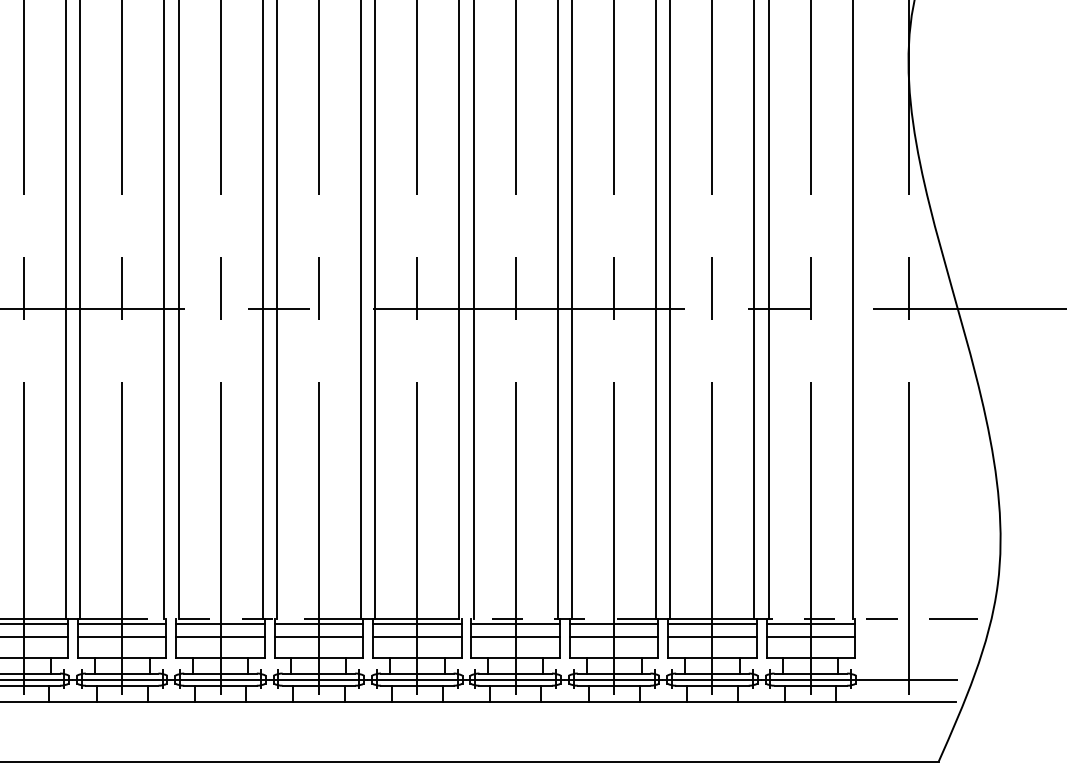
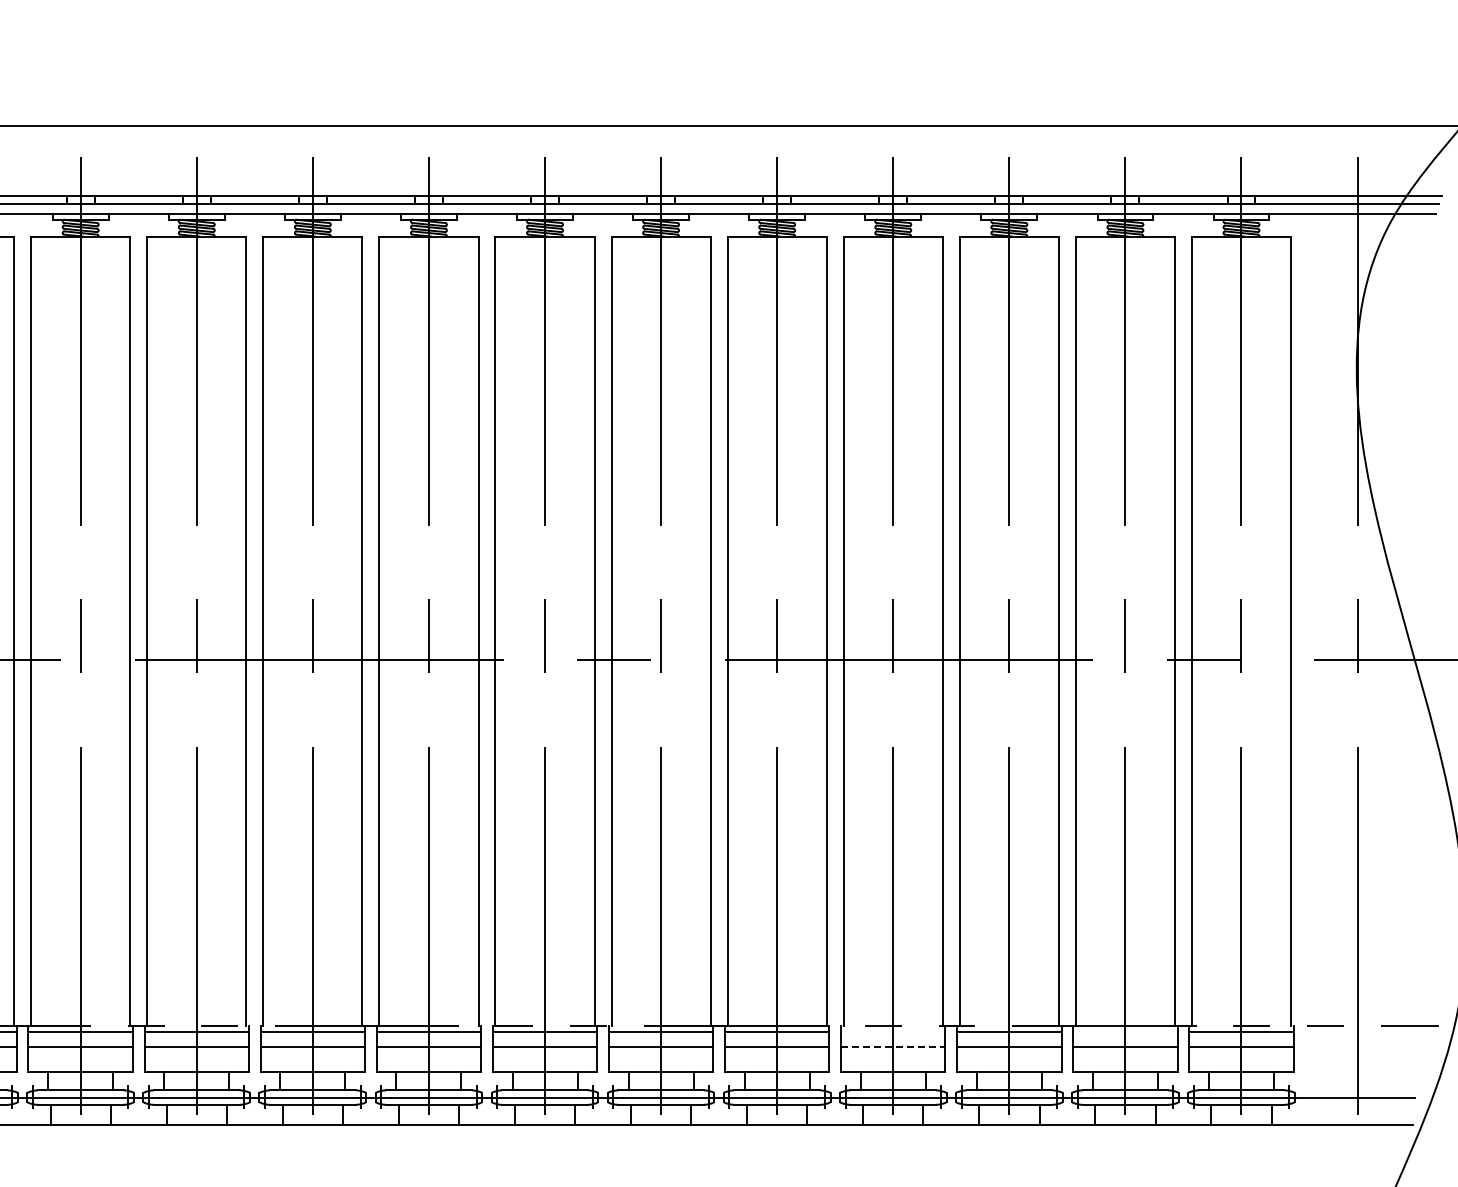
line: (515, 623) -> (893, 1031), removed
line: (712, 623) -> (1125, 1031), removed
line: (515, 636) -> (893, 1046), solid -> dashed

